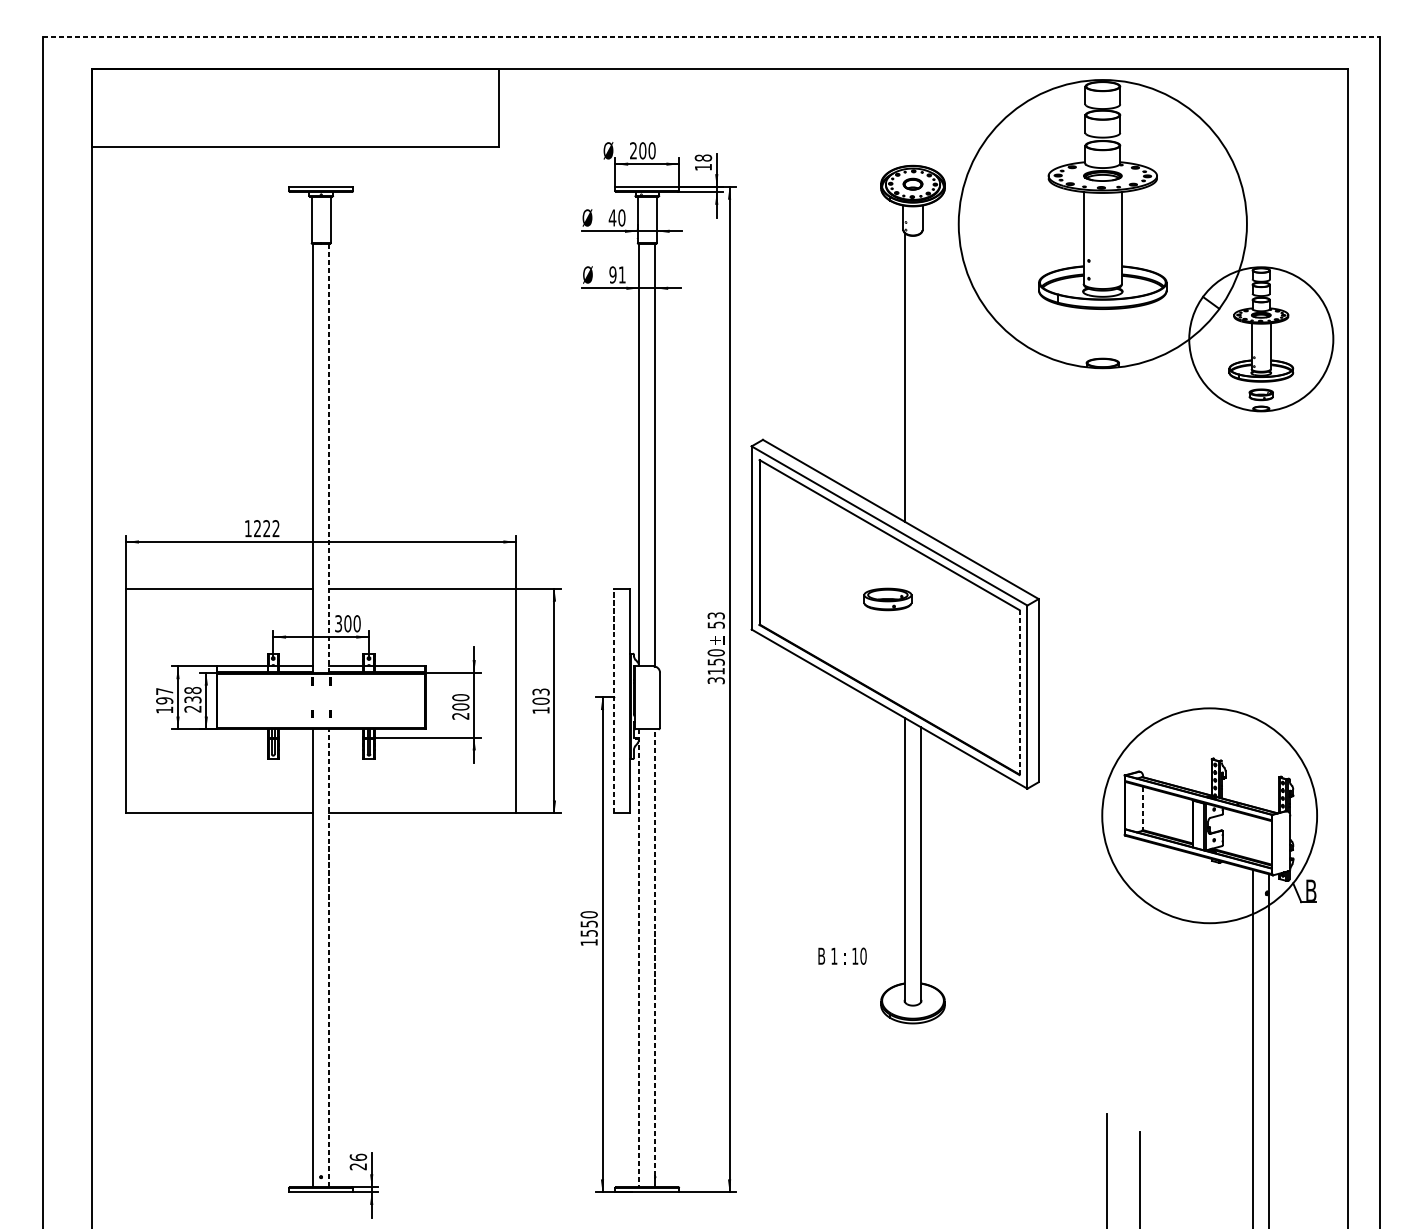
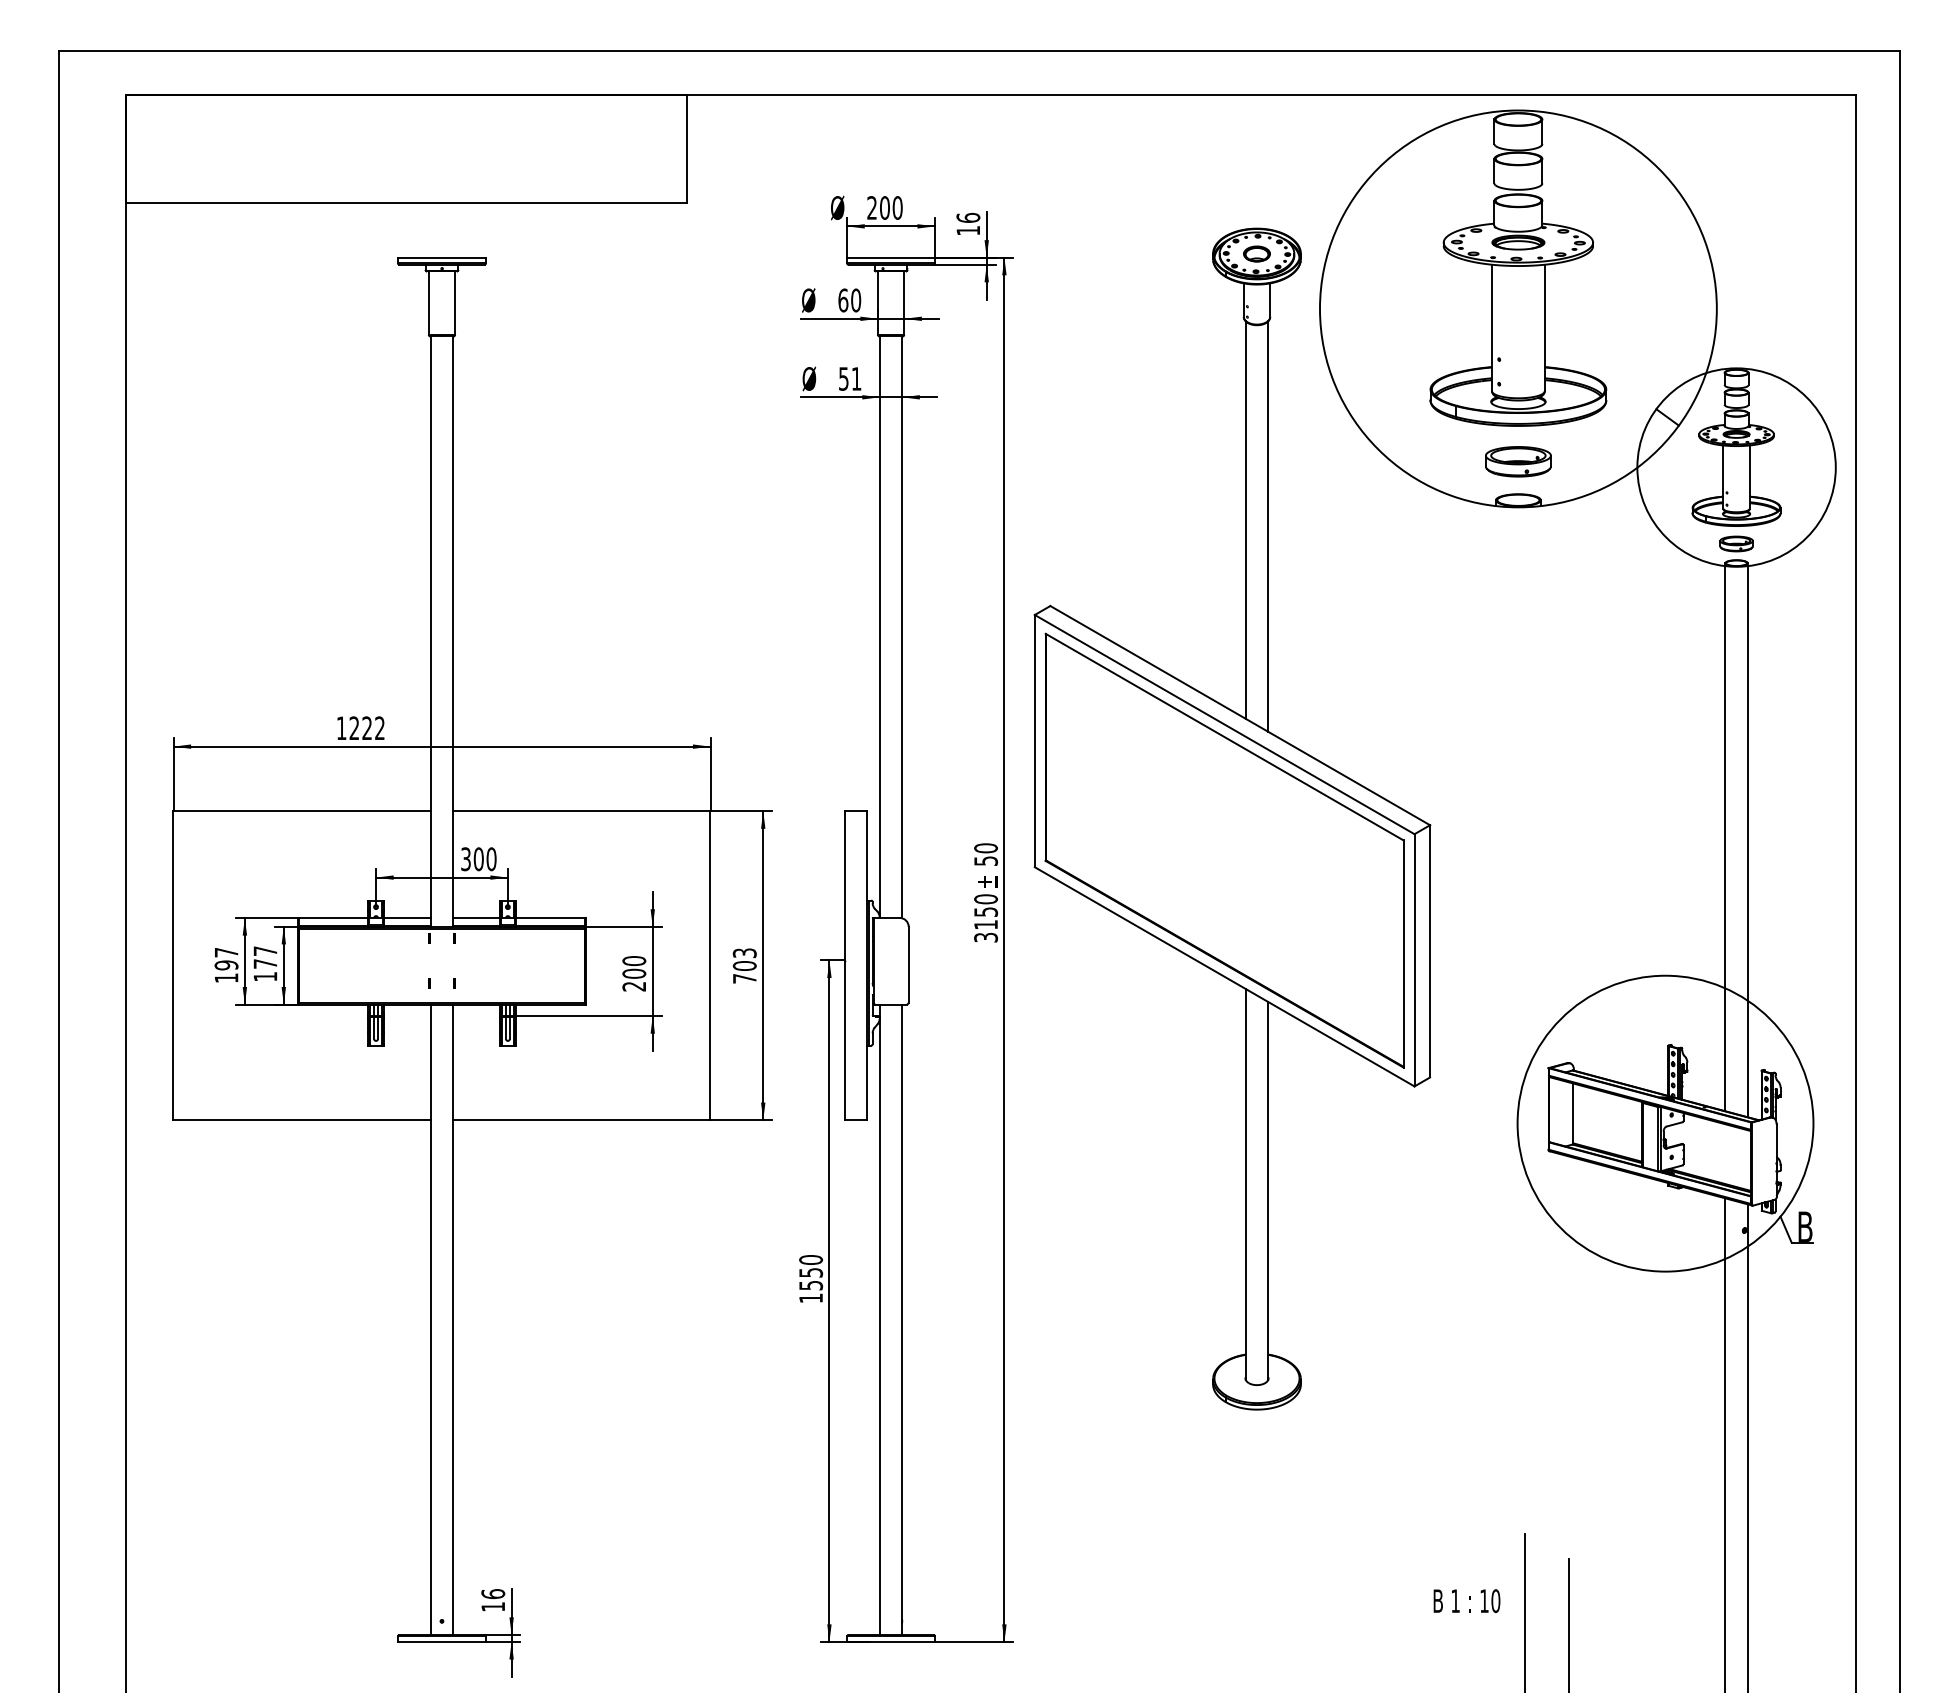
line: (711, 37) -> (979, 51), dashed -> solid
text: (703, 157) -> (968, 217), 18 -> 16
text: (612, 217) -> (843, 300), 40 -> 60
text: (612, 274) -> (843, 378), 91 -> 51
line: (921, 382) -> (1268, 526), added
line: (329, 458) -> (453, 631), dashed -> solid
part: (887, 599) -> (1518, 461), moved
line: (1253, 607) -> (1725, 837), added
line: (1269, 610) -> (1747, 840), added
text: (716, 615) -> (986, 848), 53 -> 50
line: (1019, 692) -> (1403, 954), dashed -> solid
text: (192, 699) -> (265, 963), 238 -> 177
line: (614, 700) -> (845, 965), dashed -> solid
text: (540, 710) -> (744, 978), 103 -> 703
line: (1142, 808) -> (1573, 1113), dashed -> solid
line: (655, 952) -> (902, 1312), dashed -> solid
text: (842, 956) -> (1466, 1601), moved
line: (329, 957) -> (453, 1319), dashed -> solid
line: (638, 958) -> (879, 1320), dashed -> solid
text: (357, 1166) -> (492, 1606), 26 -> 16

